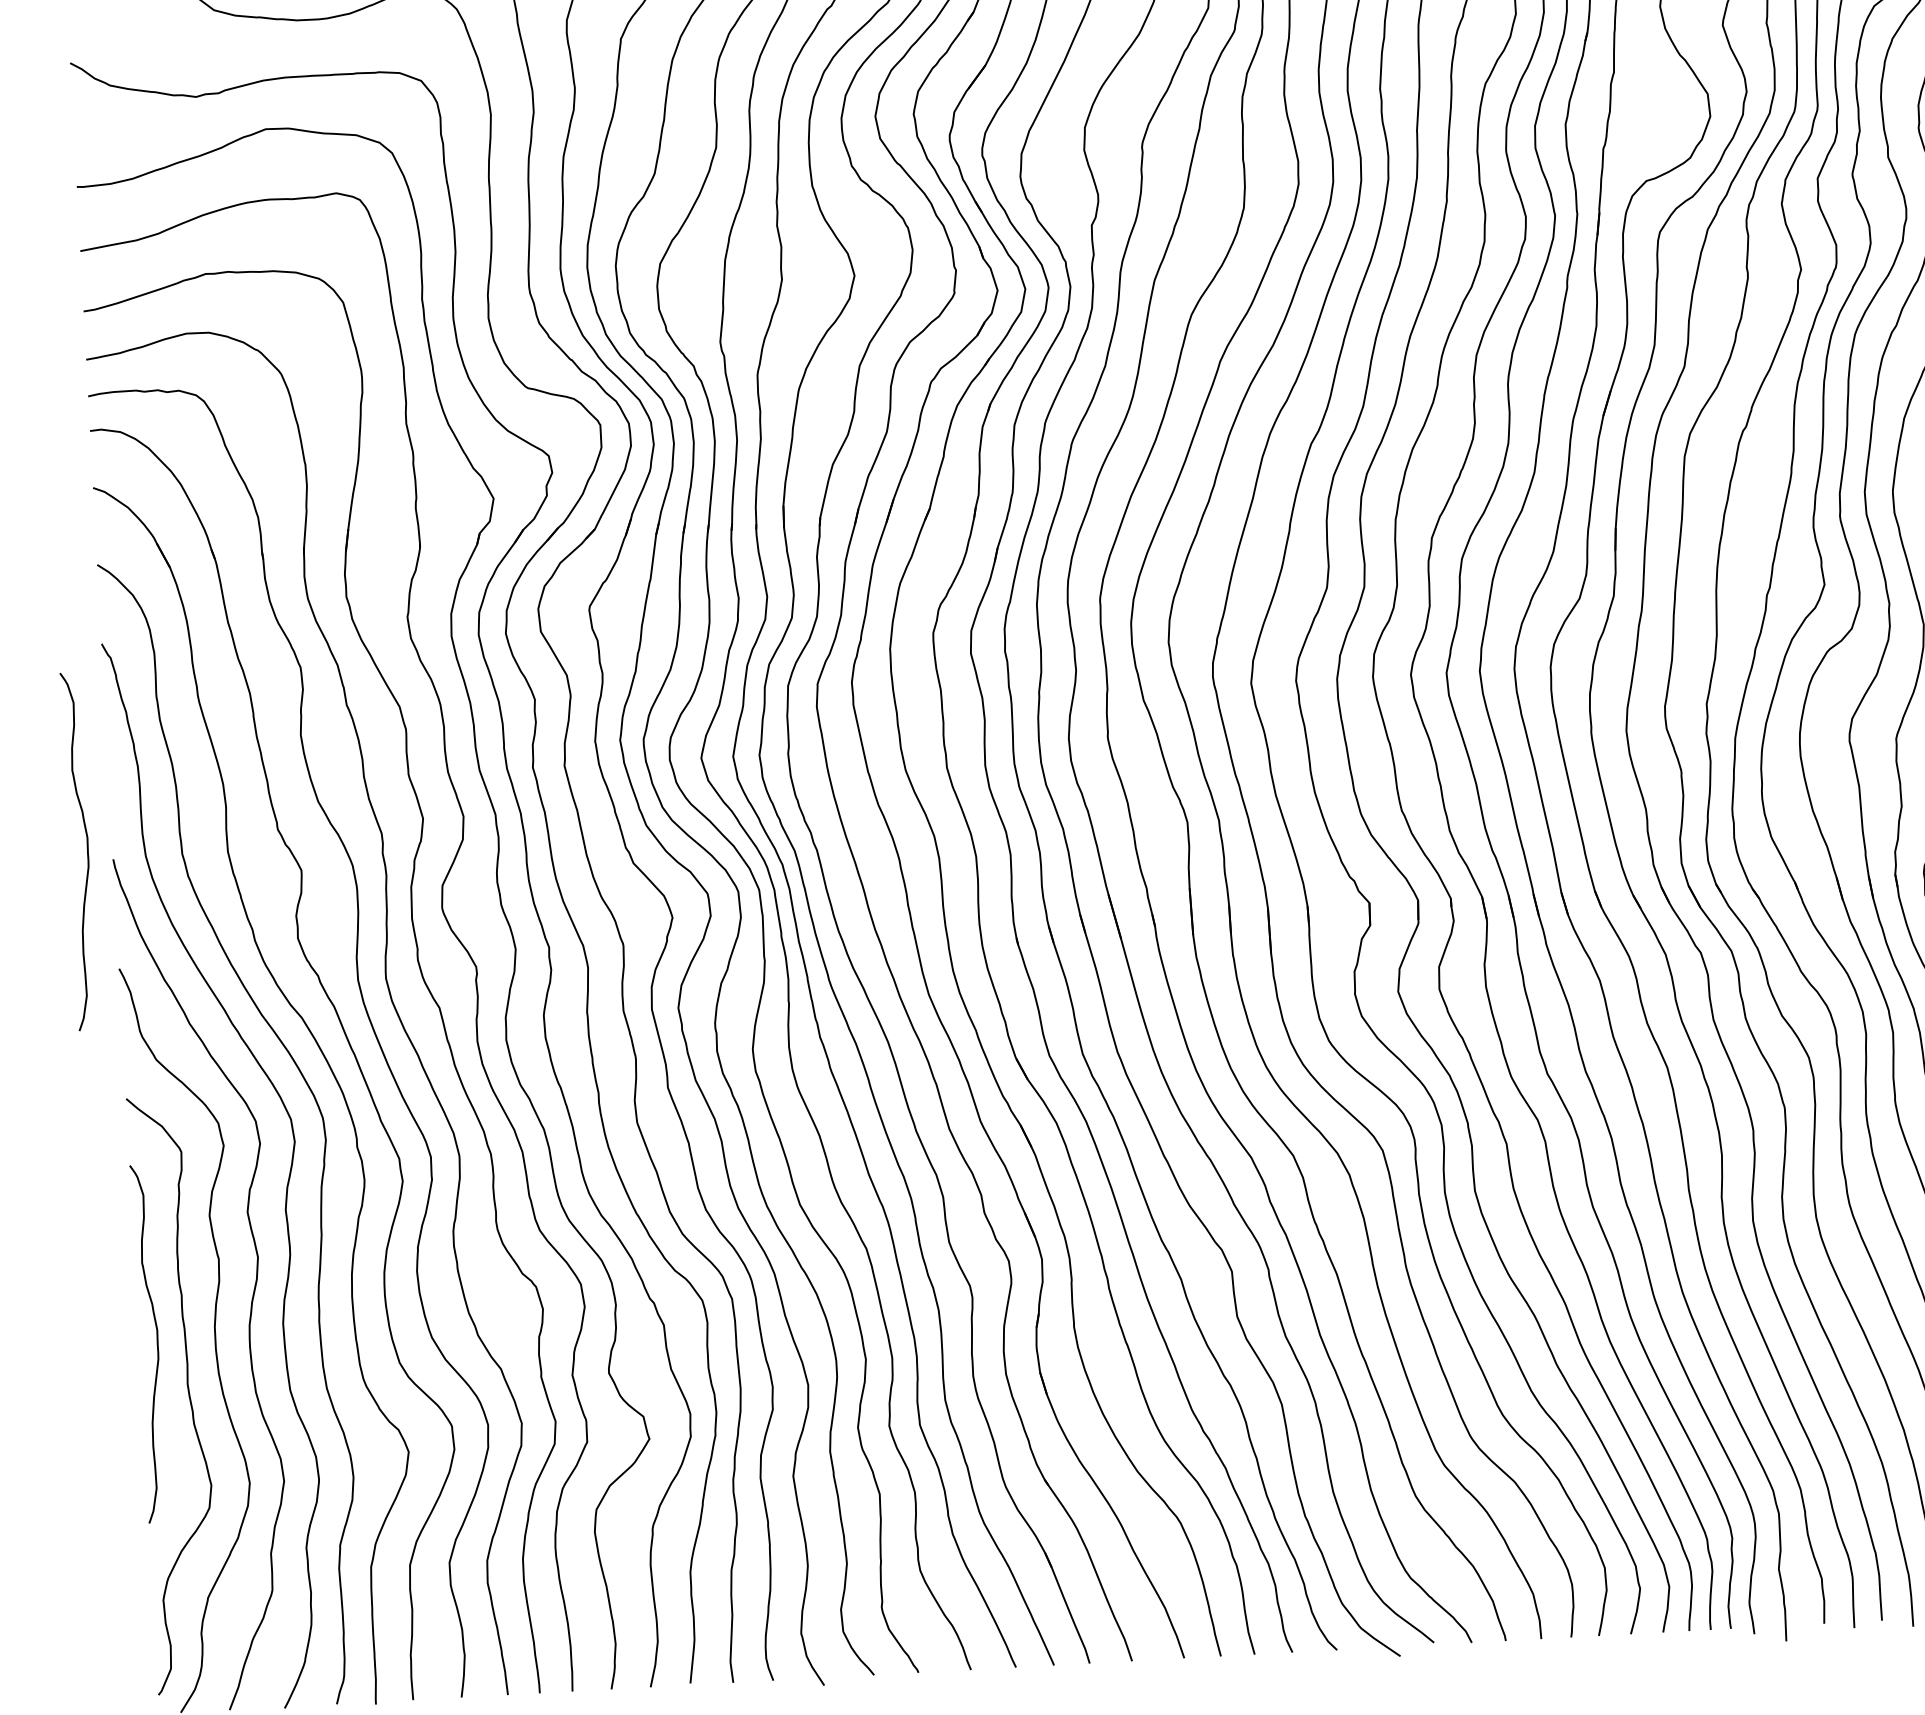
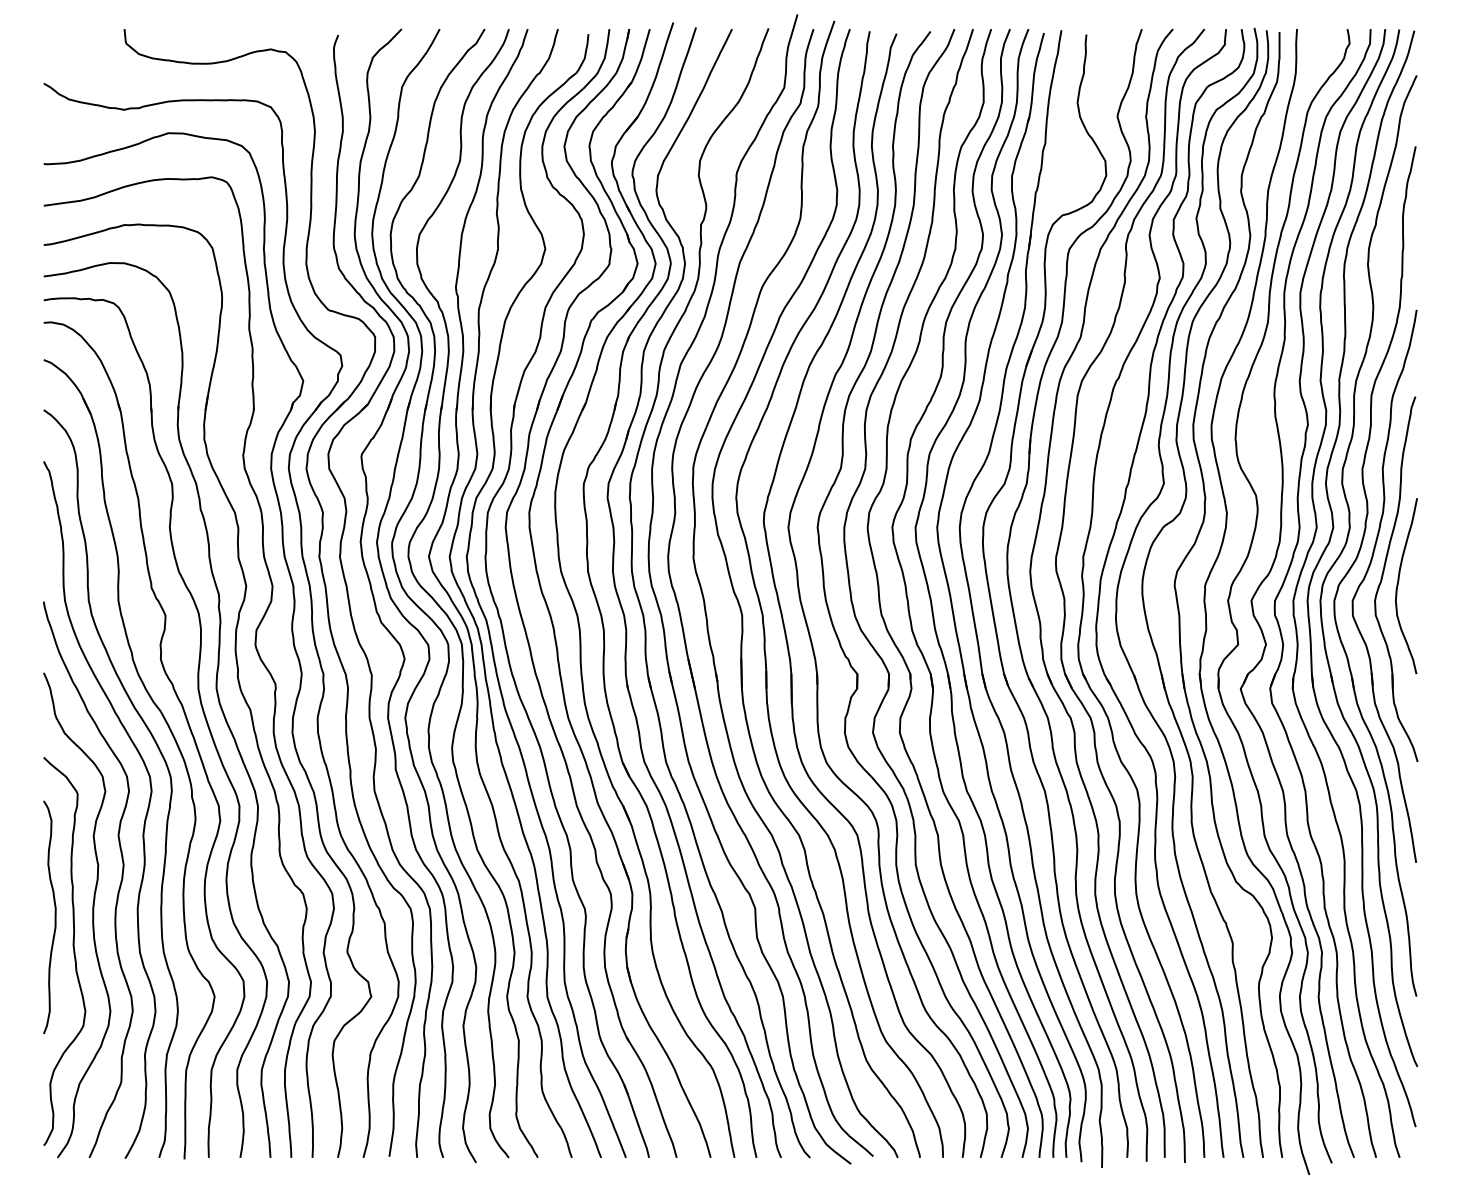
curve: (86, 851) -> (26, 595), removed

